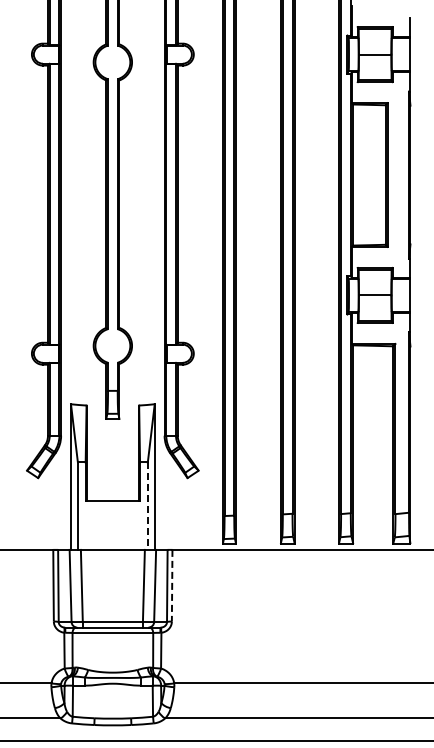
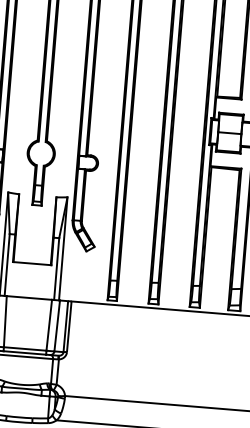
line: (147, 506) -> (56, 269), dashed -> solid
line: (172, 585) -> (69, 326), dashed -> solid

